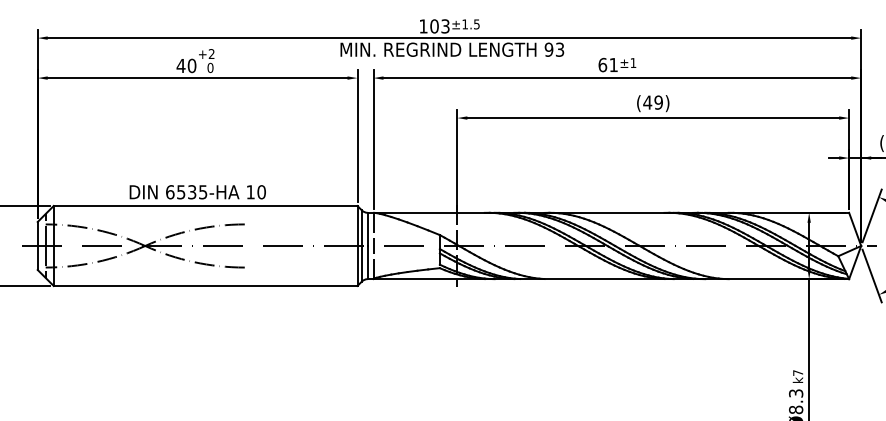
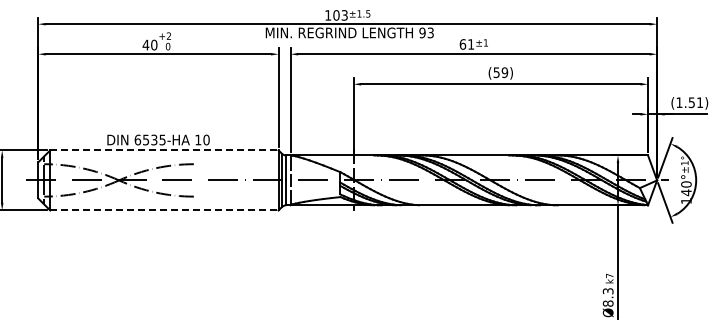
text: (647, 102) -> (496, 72), (49) -> (59)
line: (205, 206) -> (164, 150), solid -> dashed
line: (205, 286) -> (164, 210), solid -> dashed

